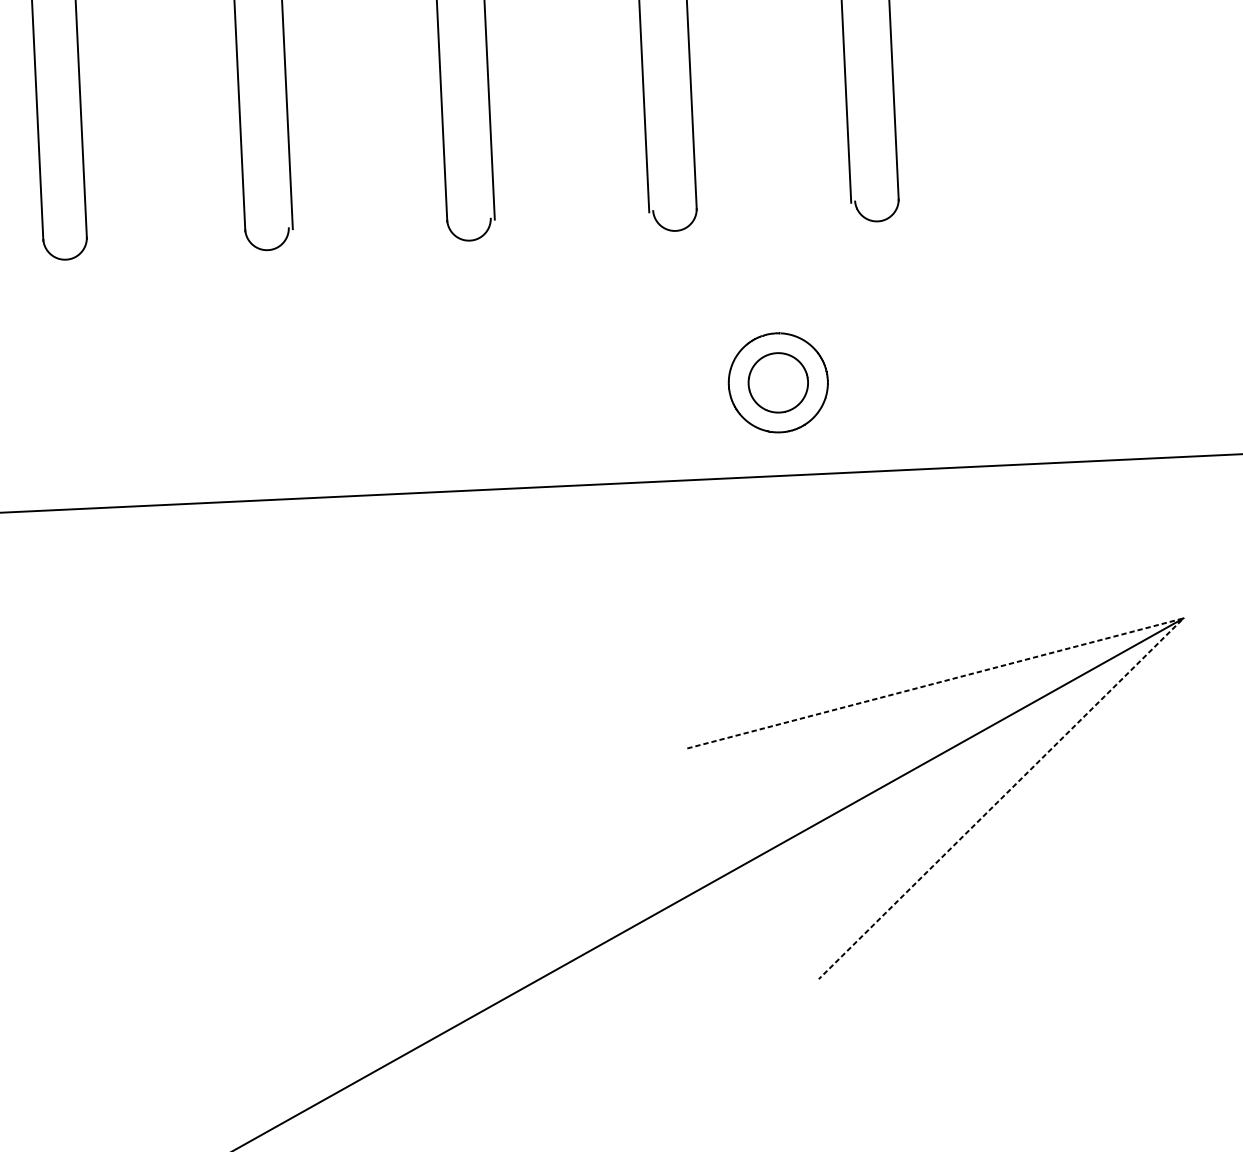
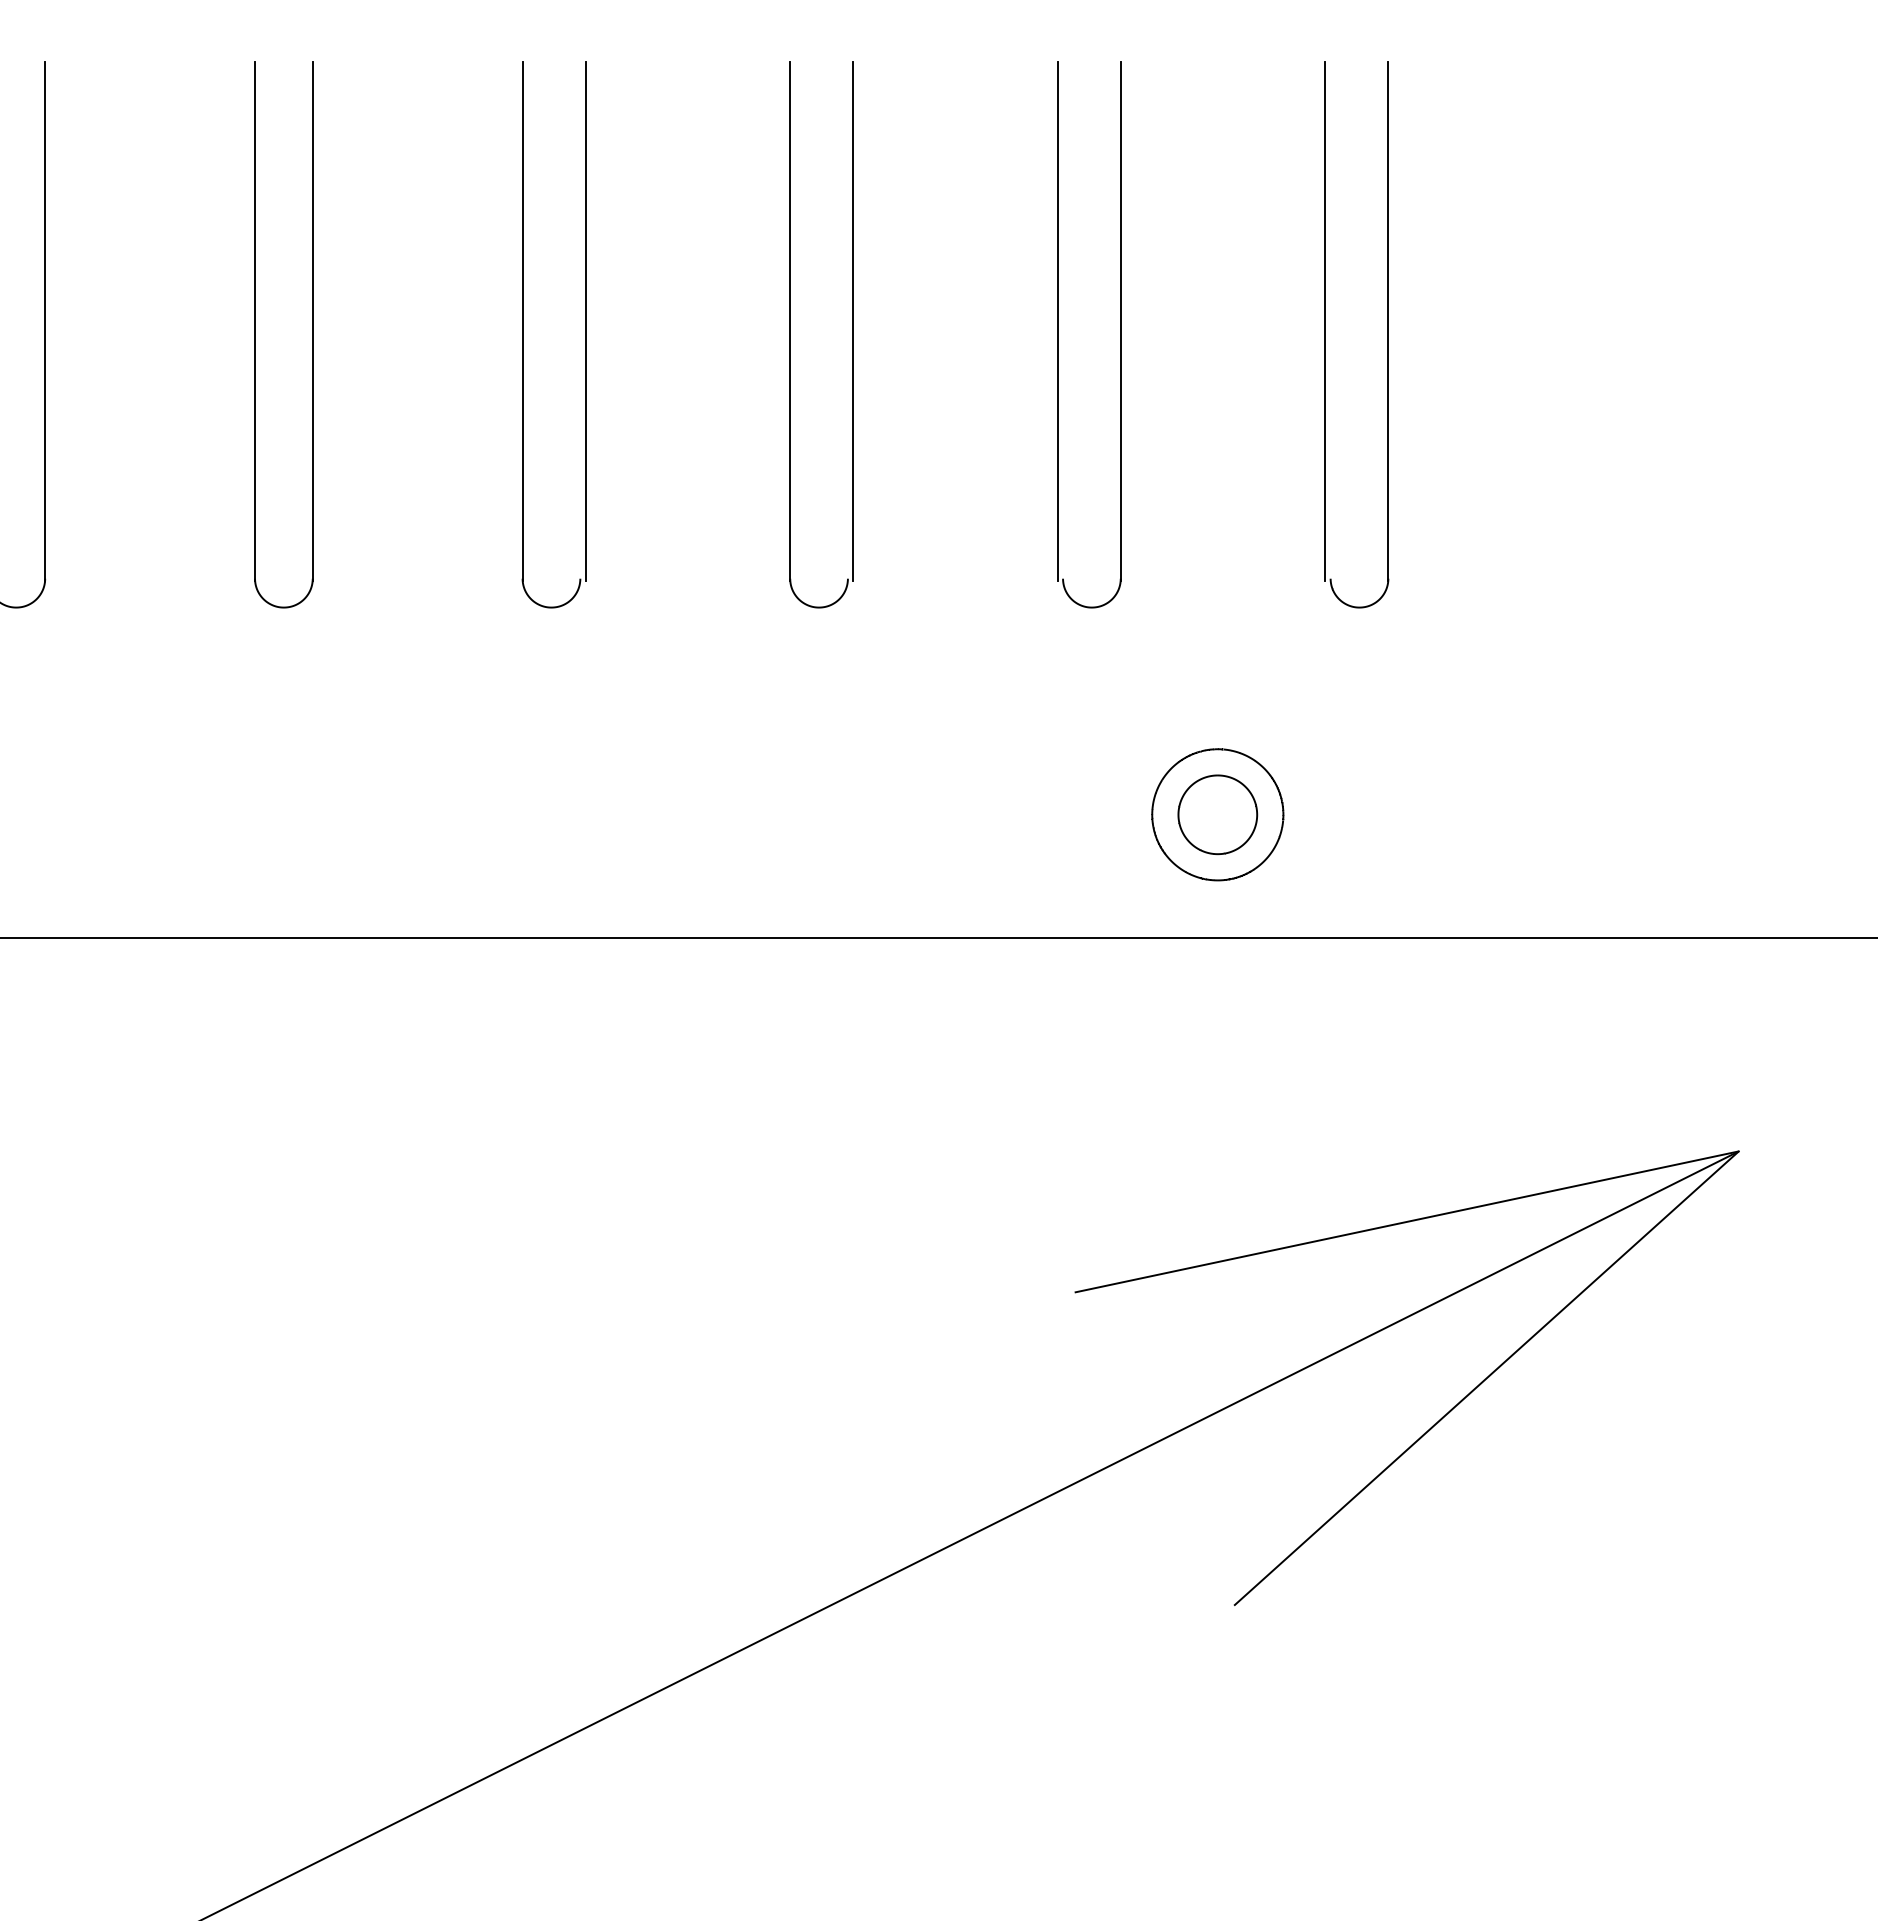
line: (1183, 618) -> (1738, 1151), dashed -> solid

